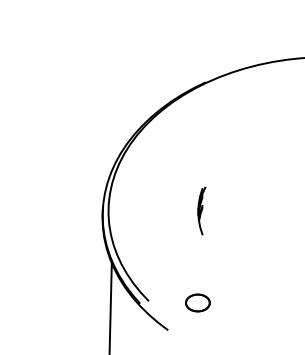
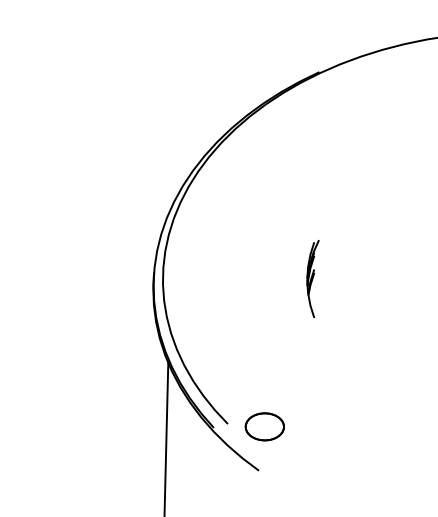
part: (197, 302) -> (264, 426), moved

